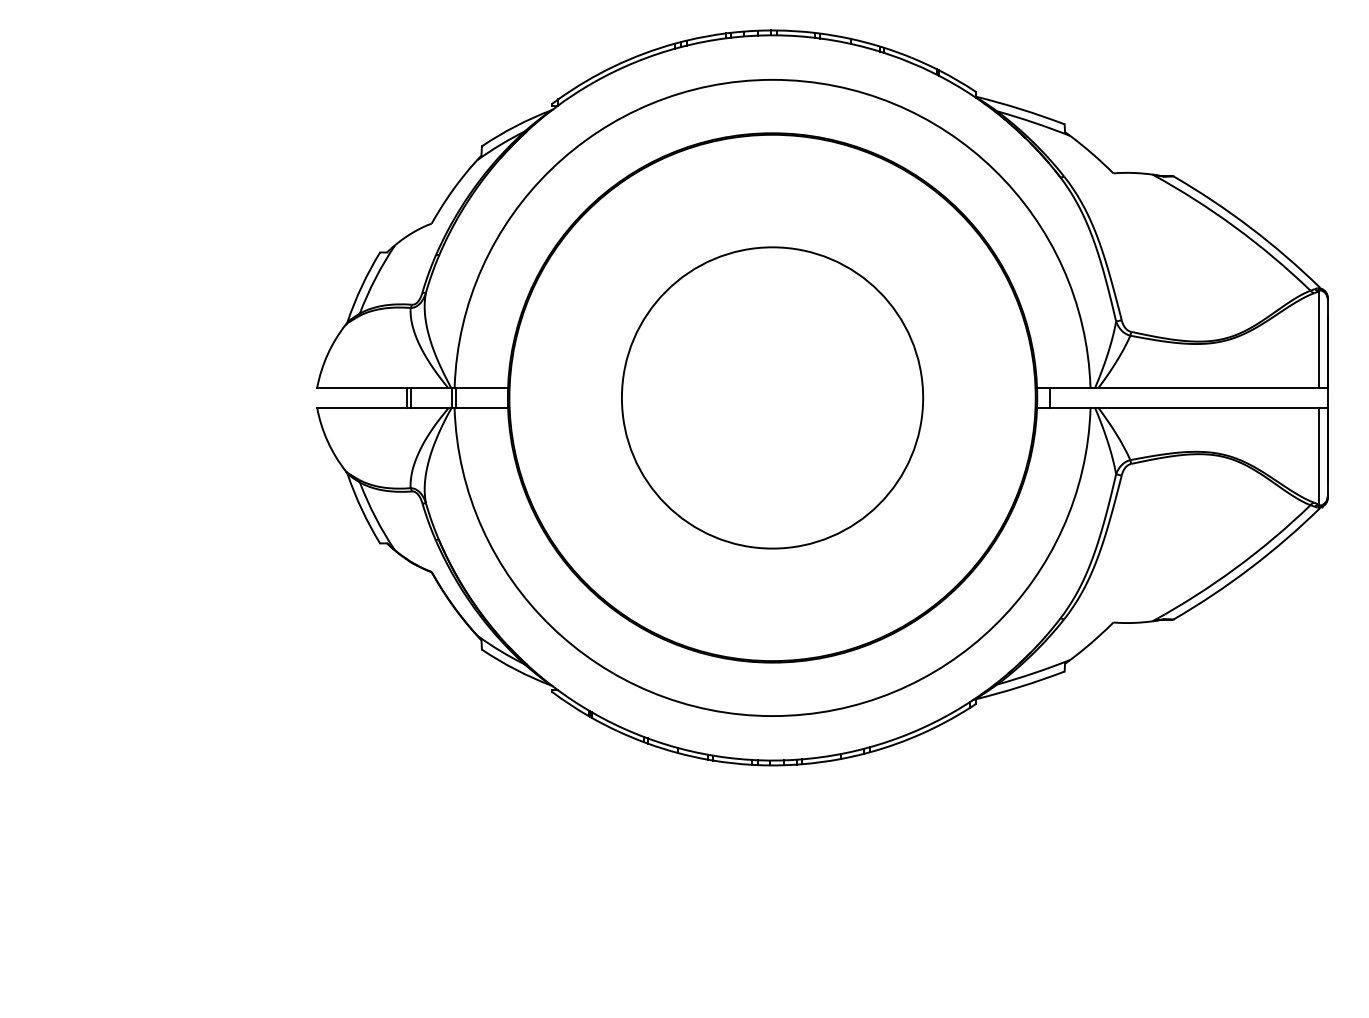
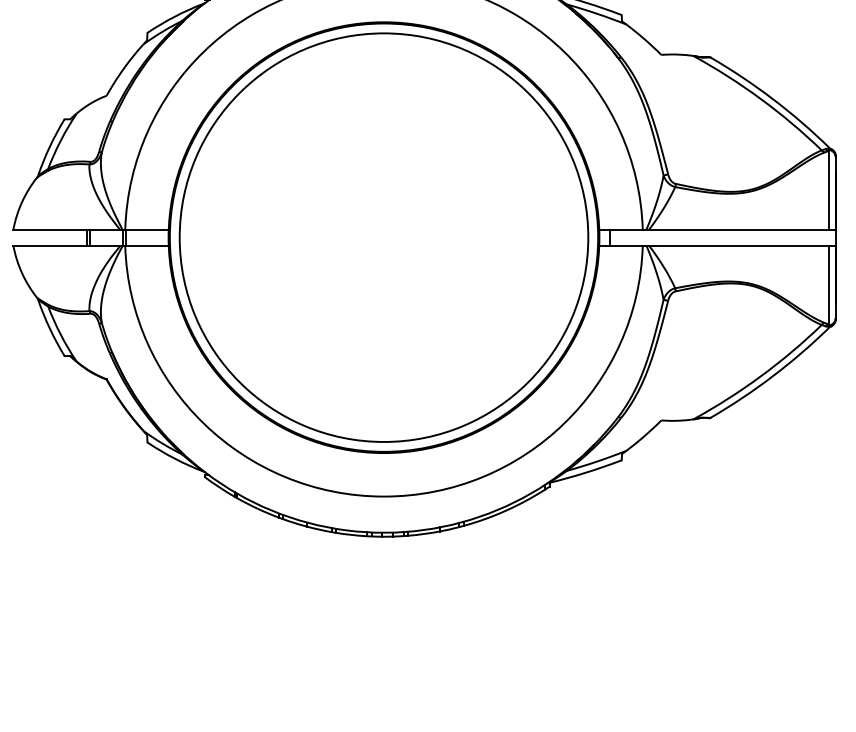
circle: (772, 397) -> (383, 237), size x1.67

